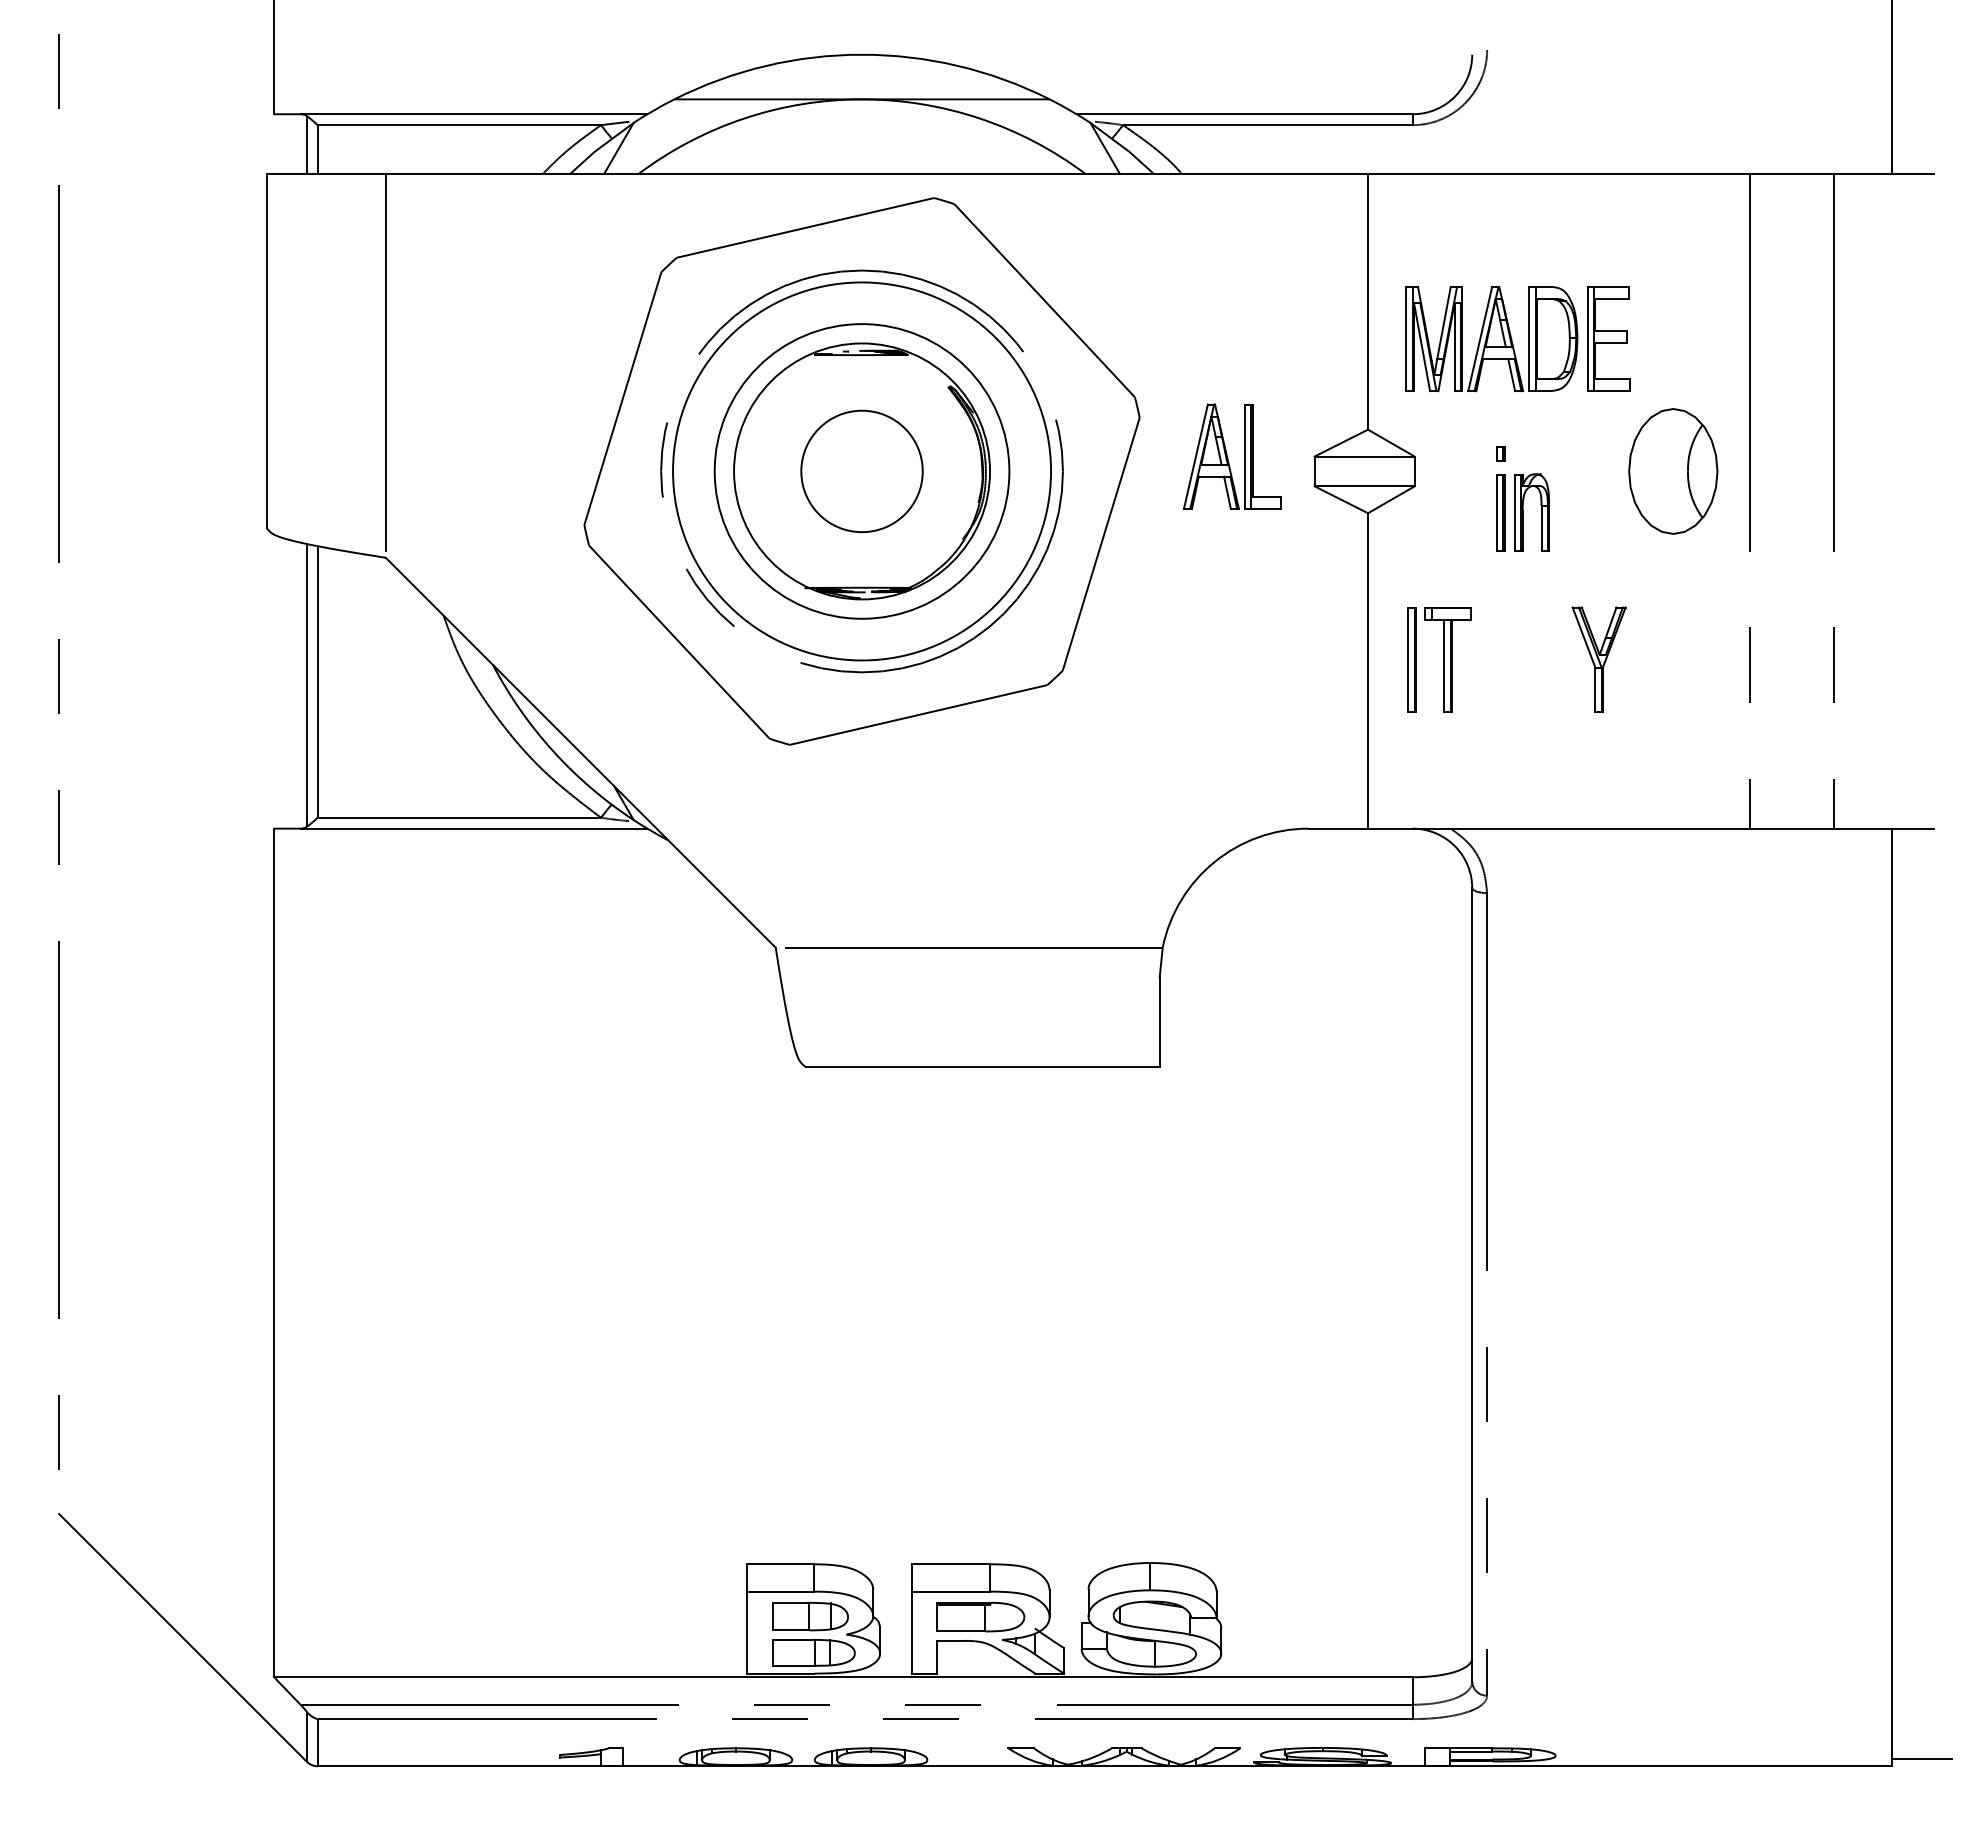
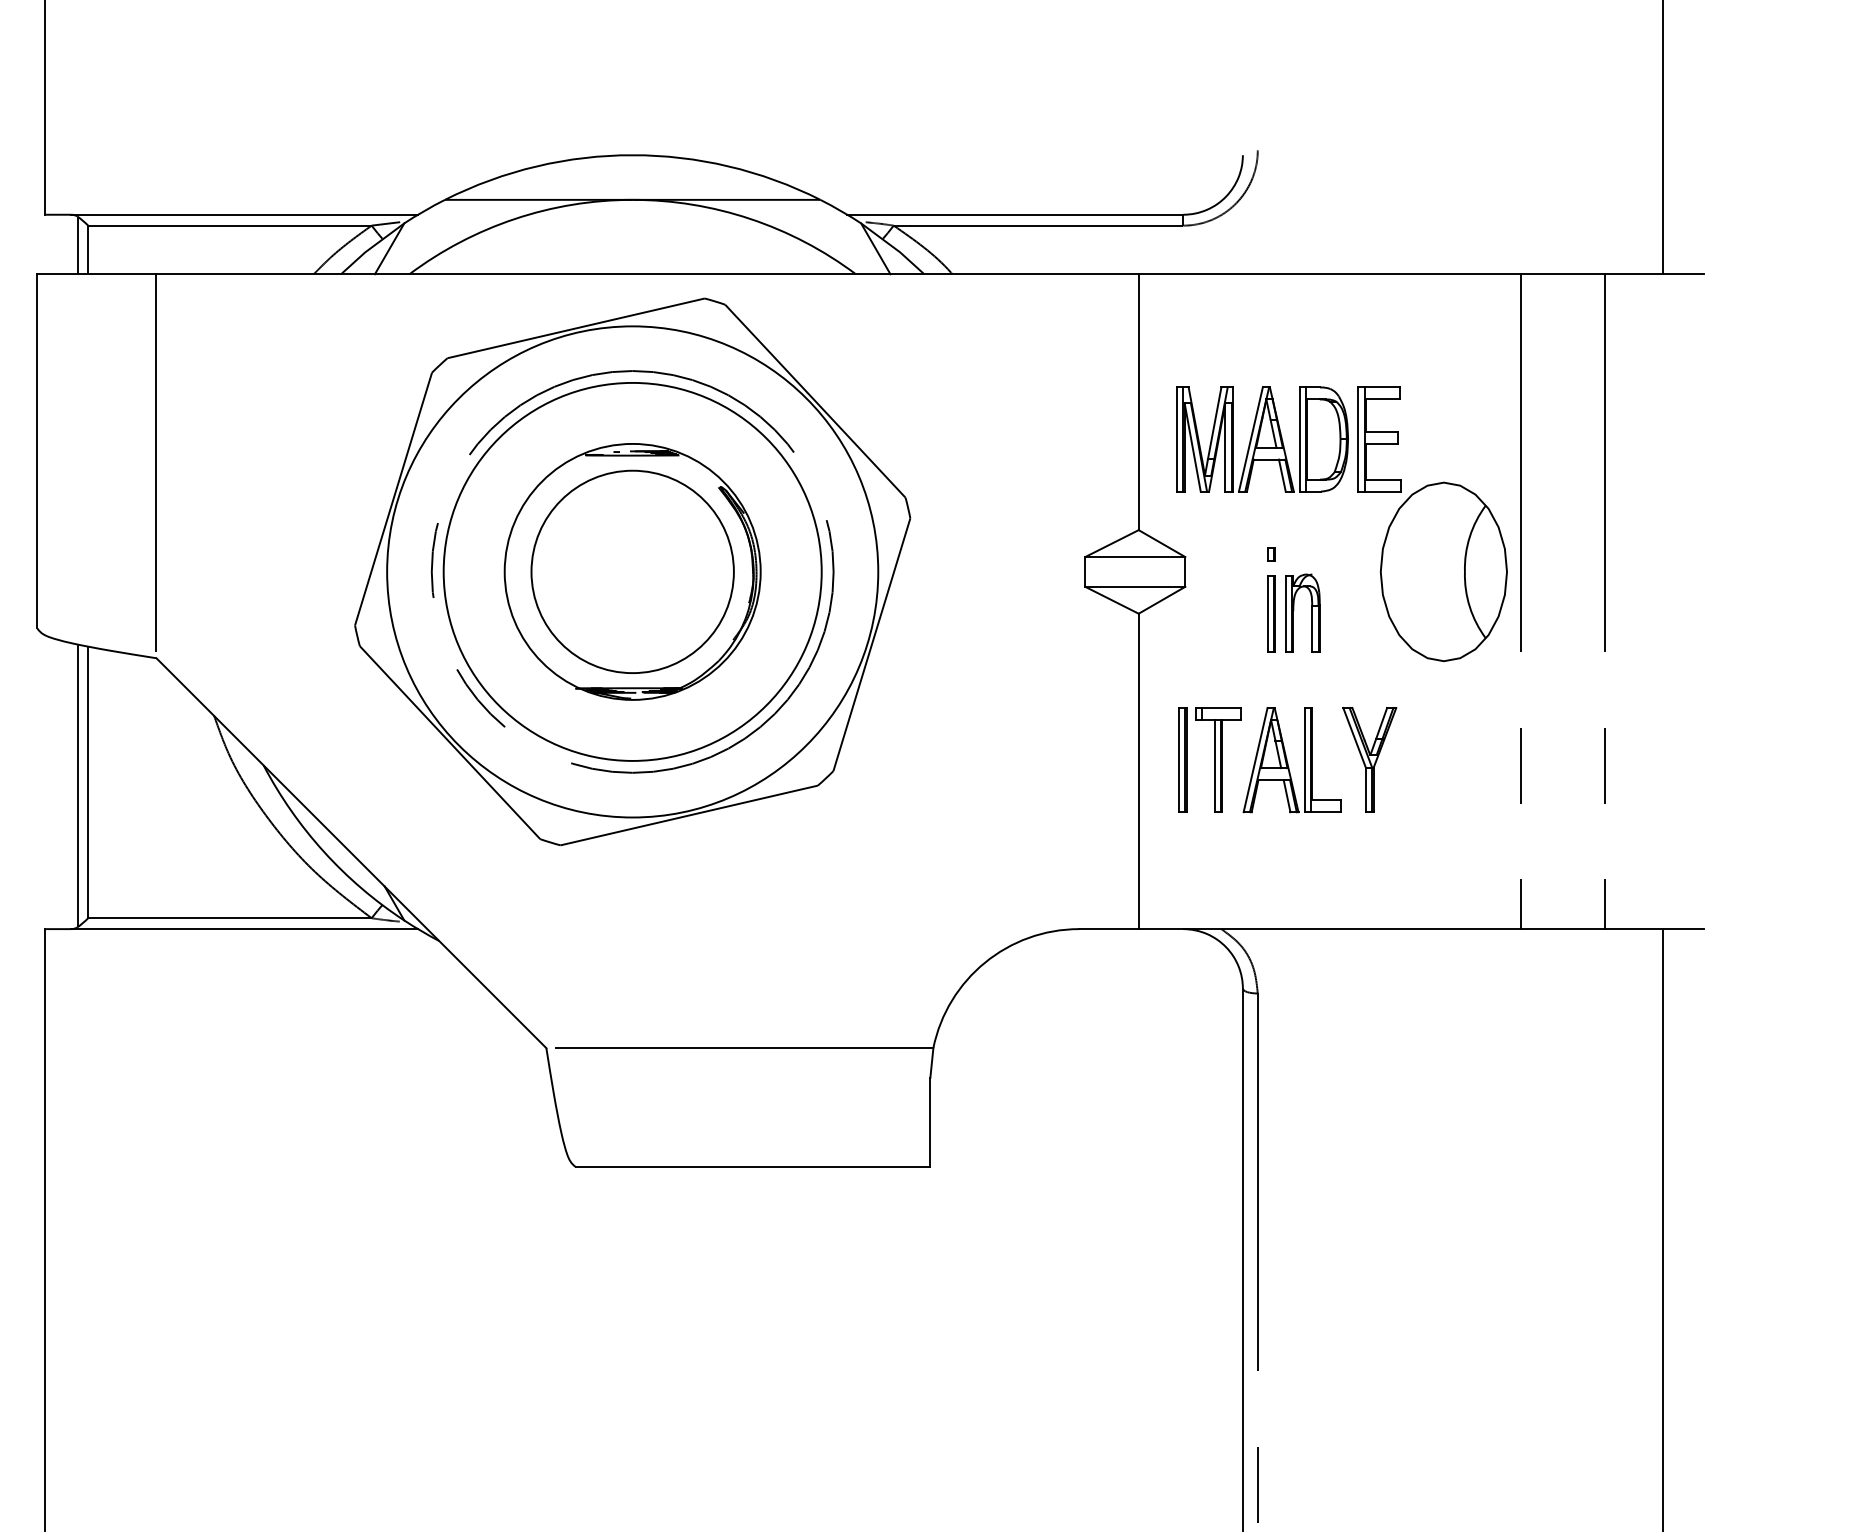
part: (1232, 456) -> (1292, 759), moved
circle: (861, 471) -> (632, 571), size x1.67
circle: (861, 471) -> (632, 571), size x1.67
part: (1673, 471) -> (1444, 571), size x1.43

